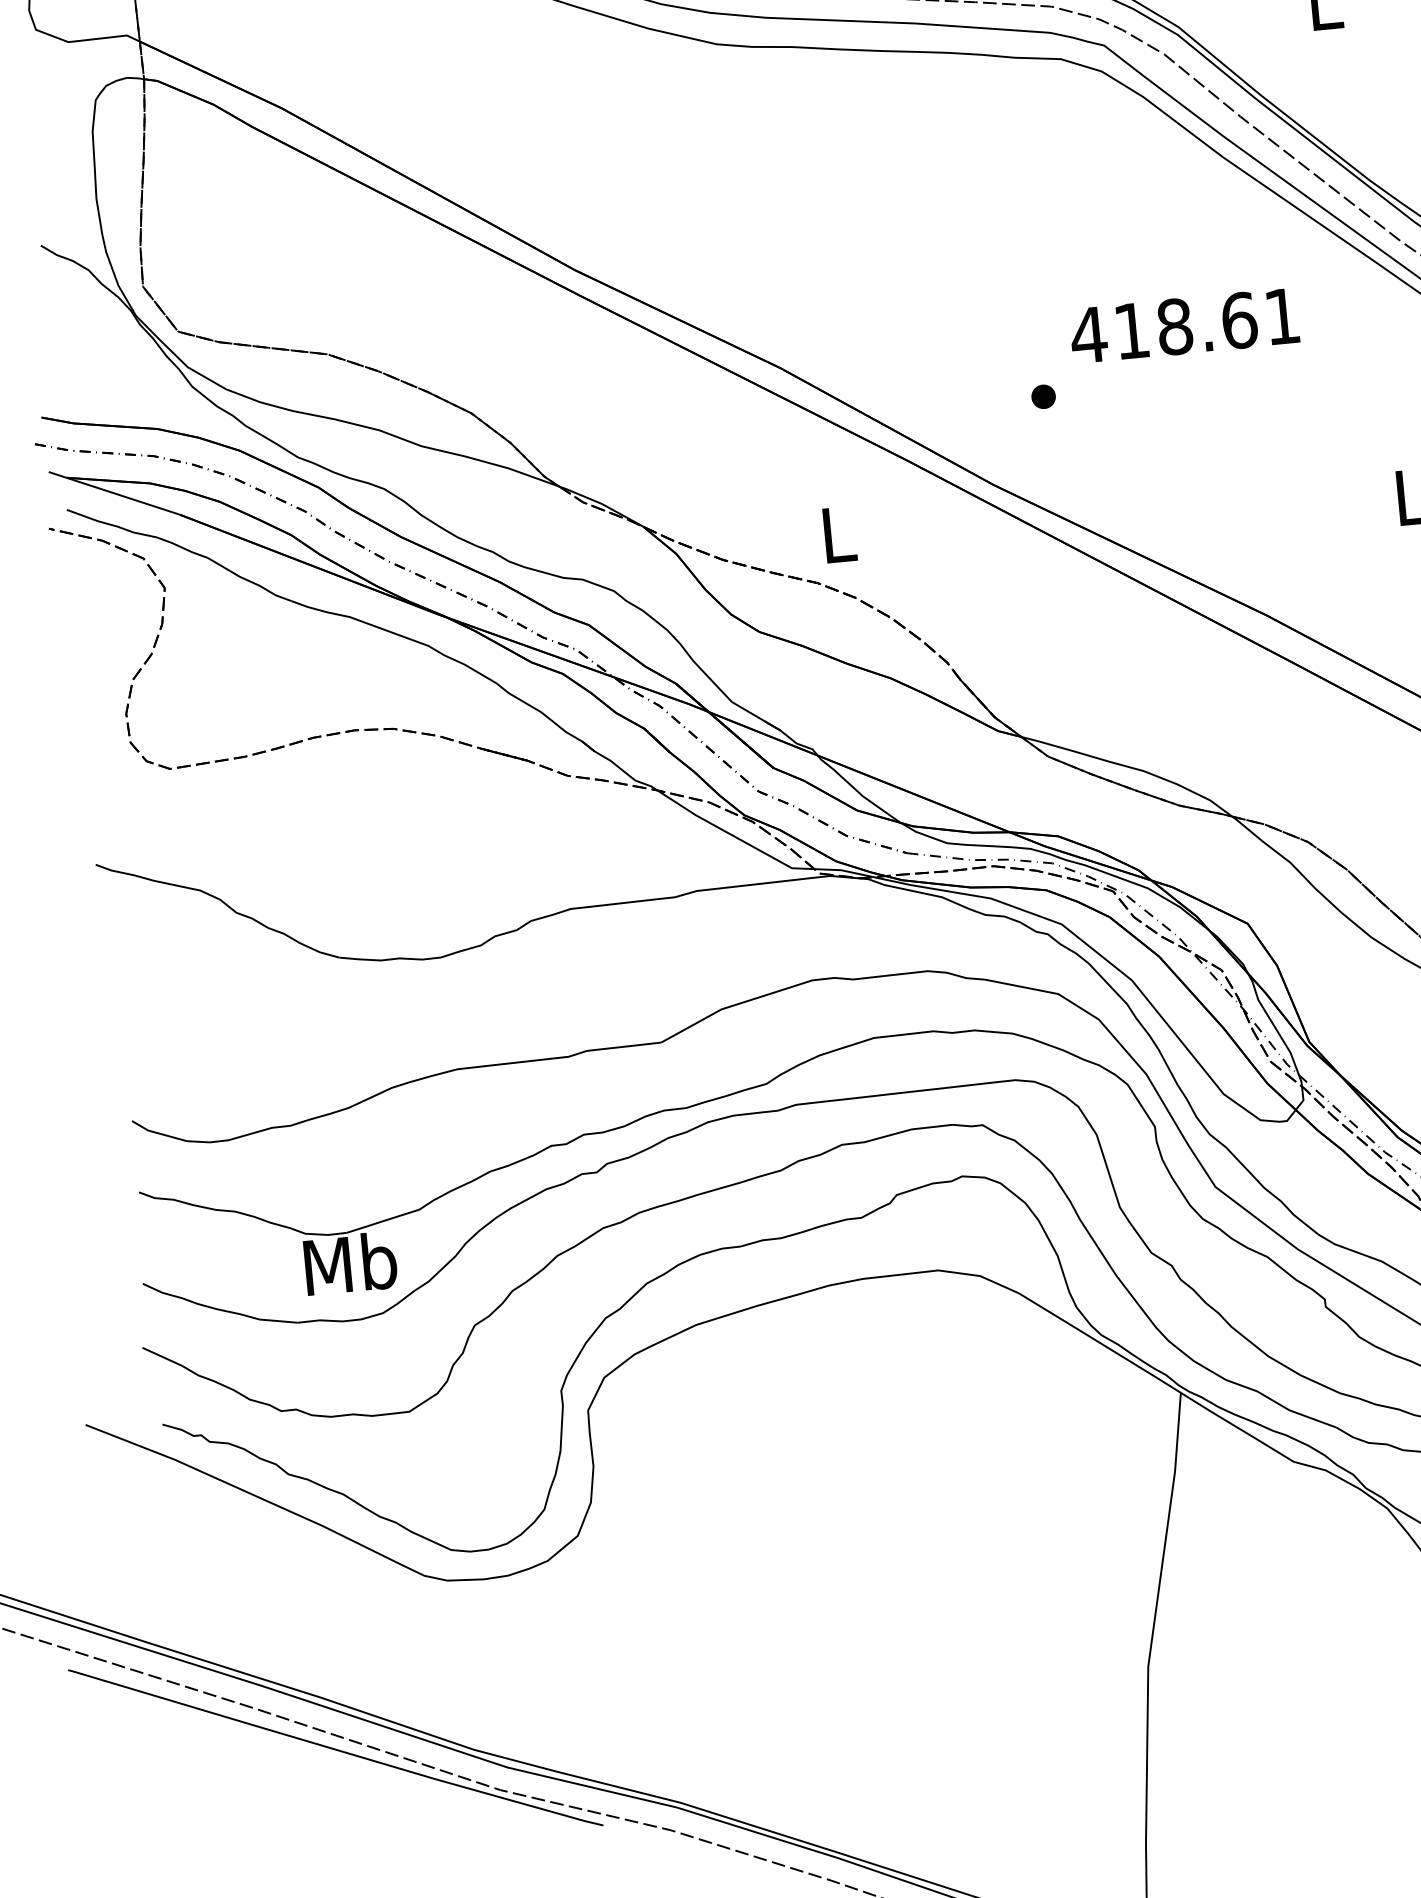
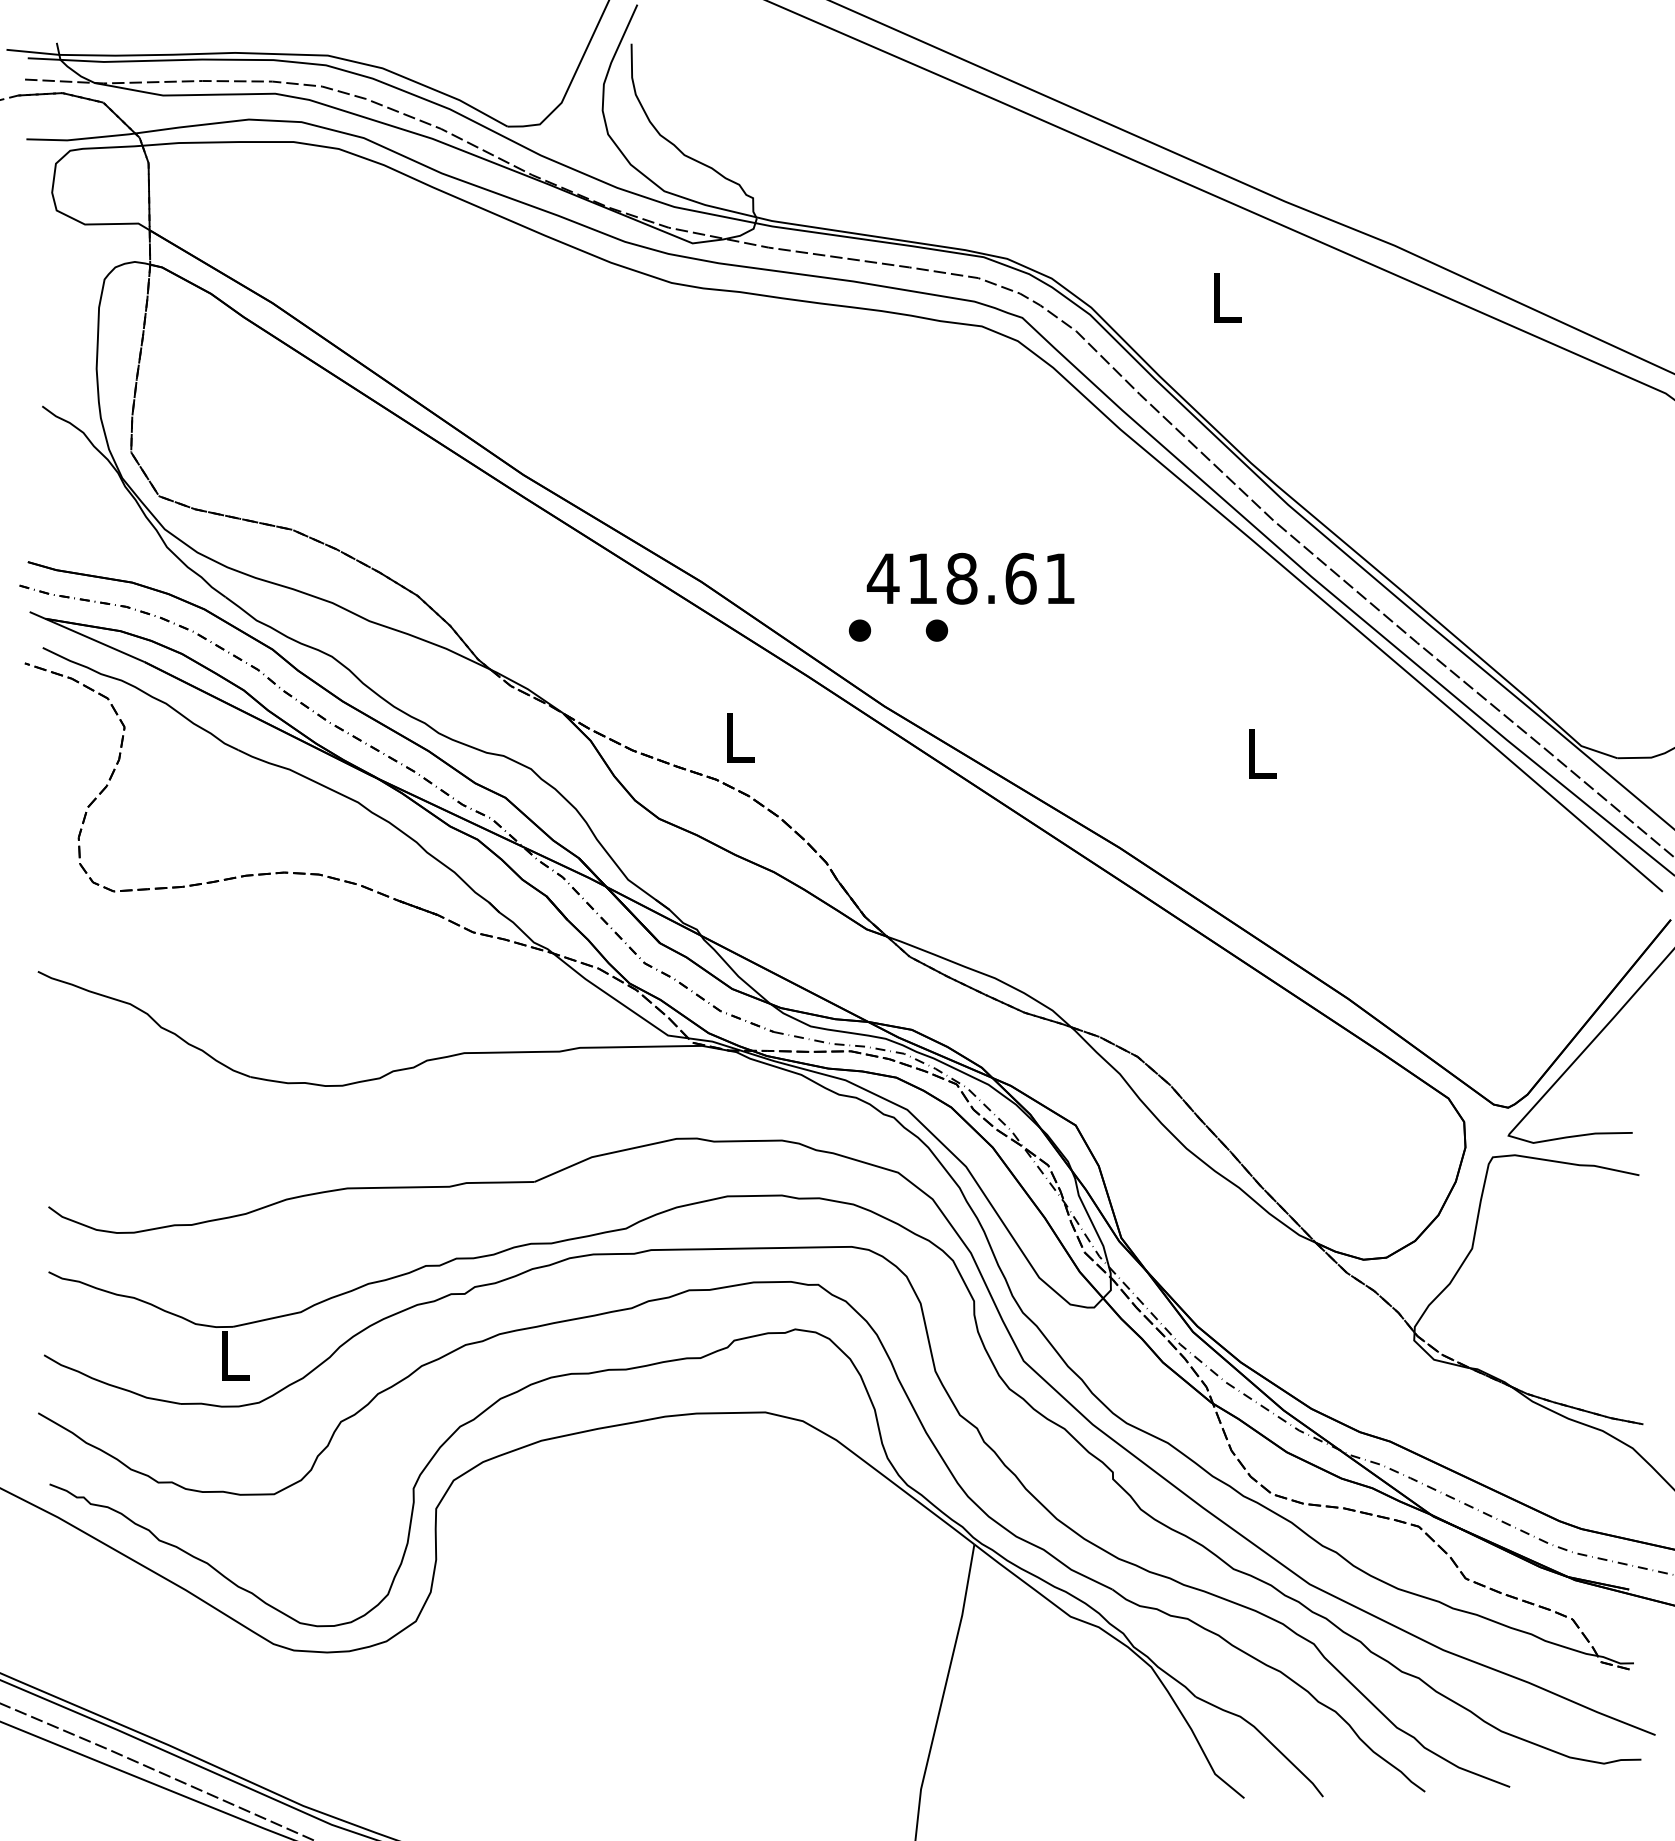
text: (1184, 325) -> (970, 578), moved
part: (958, 404) -> (859, 630), added
text: (350, 1263) -> (233, 1354), Mb -> L

